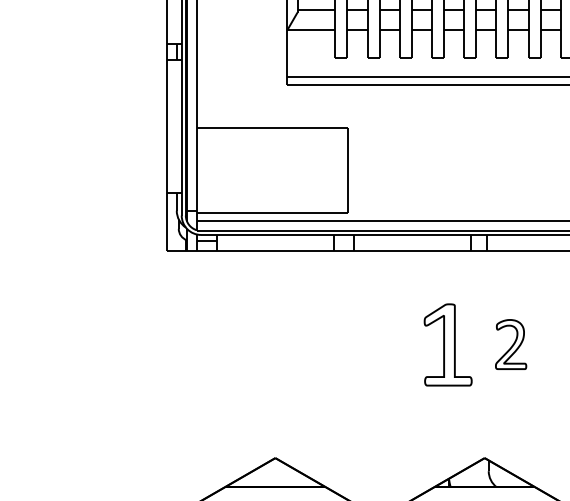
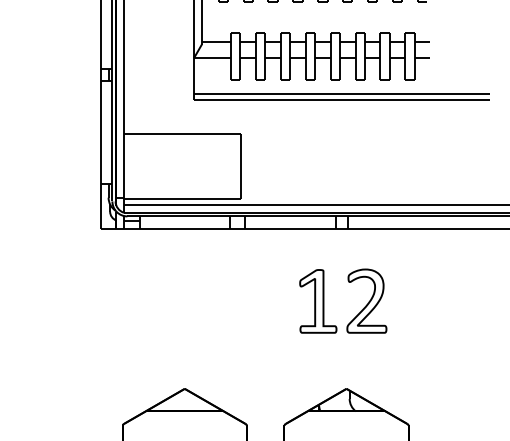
part: (510, 343) -> (366, 300), size x1.67

